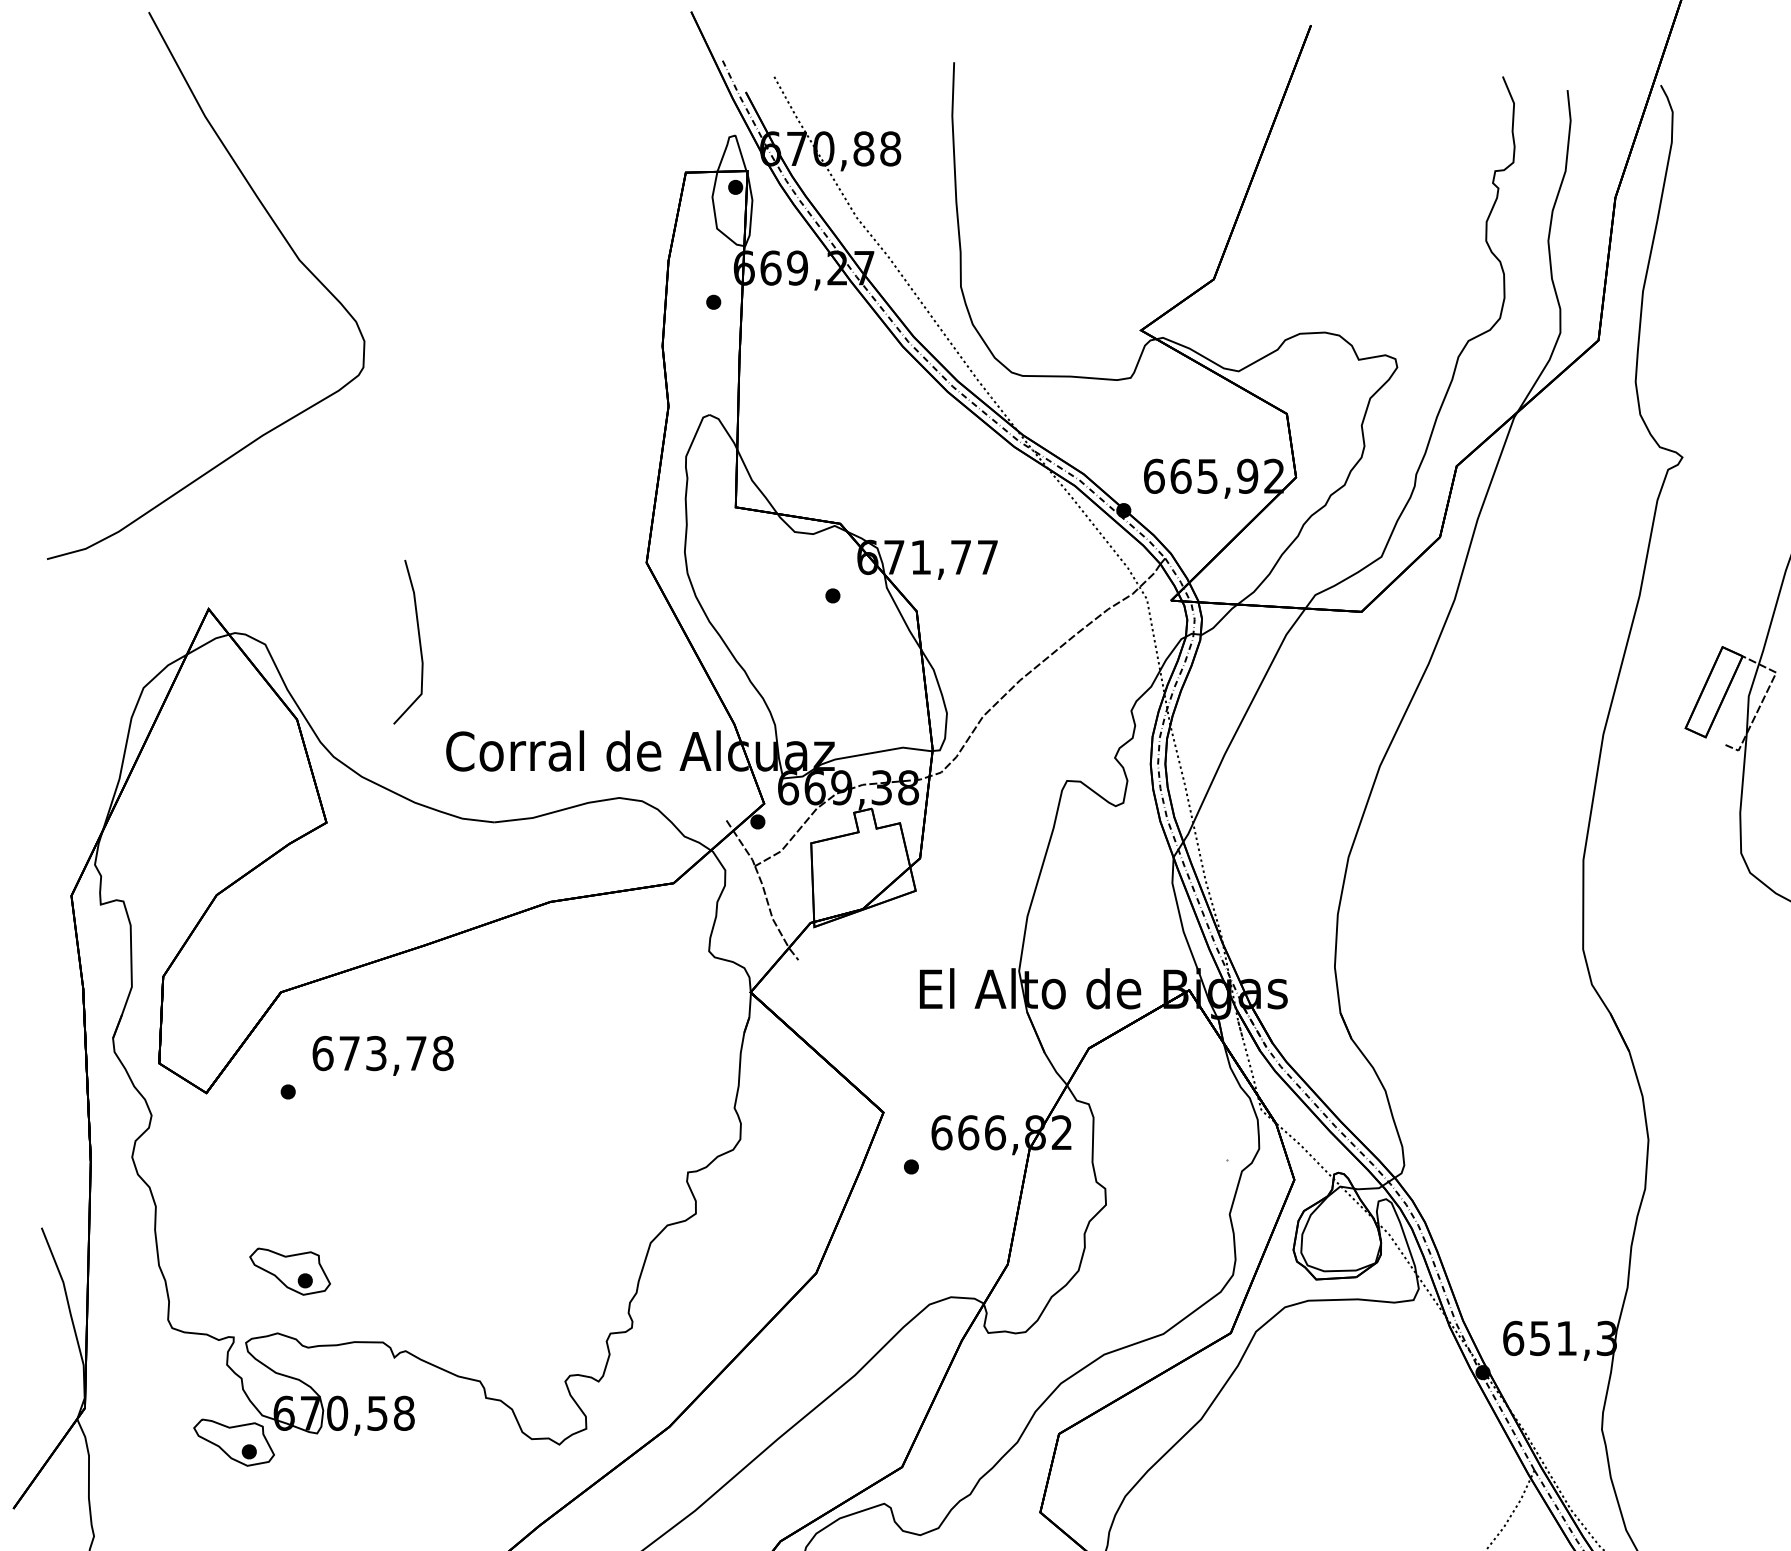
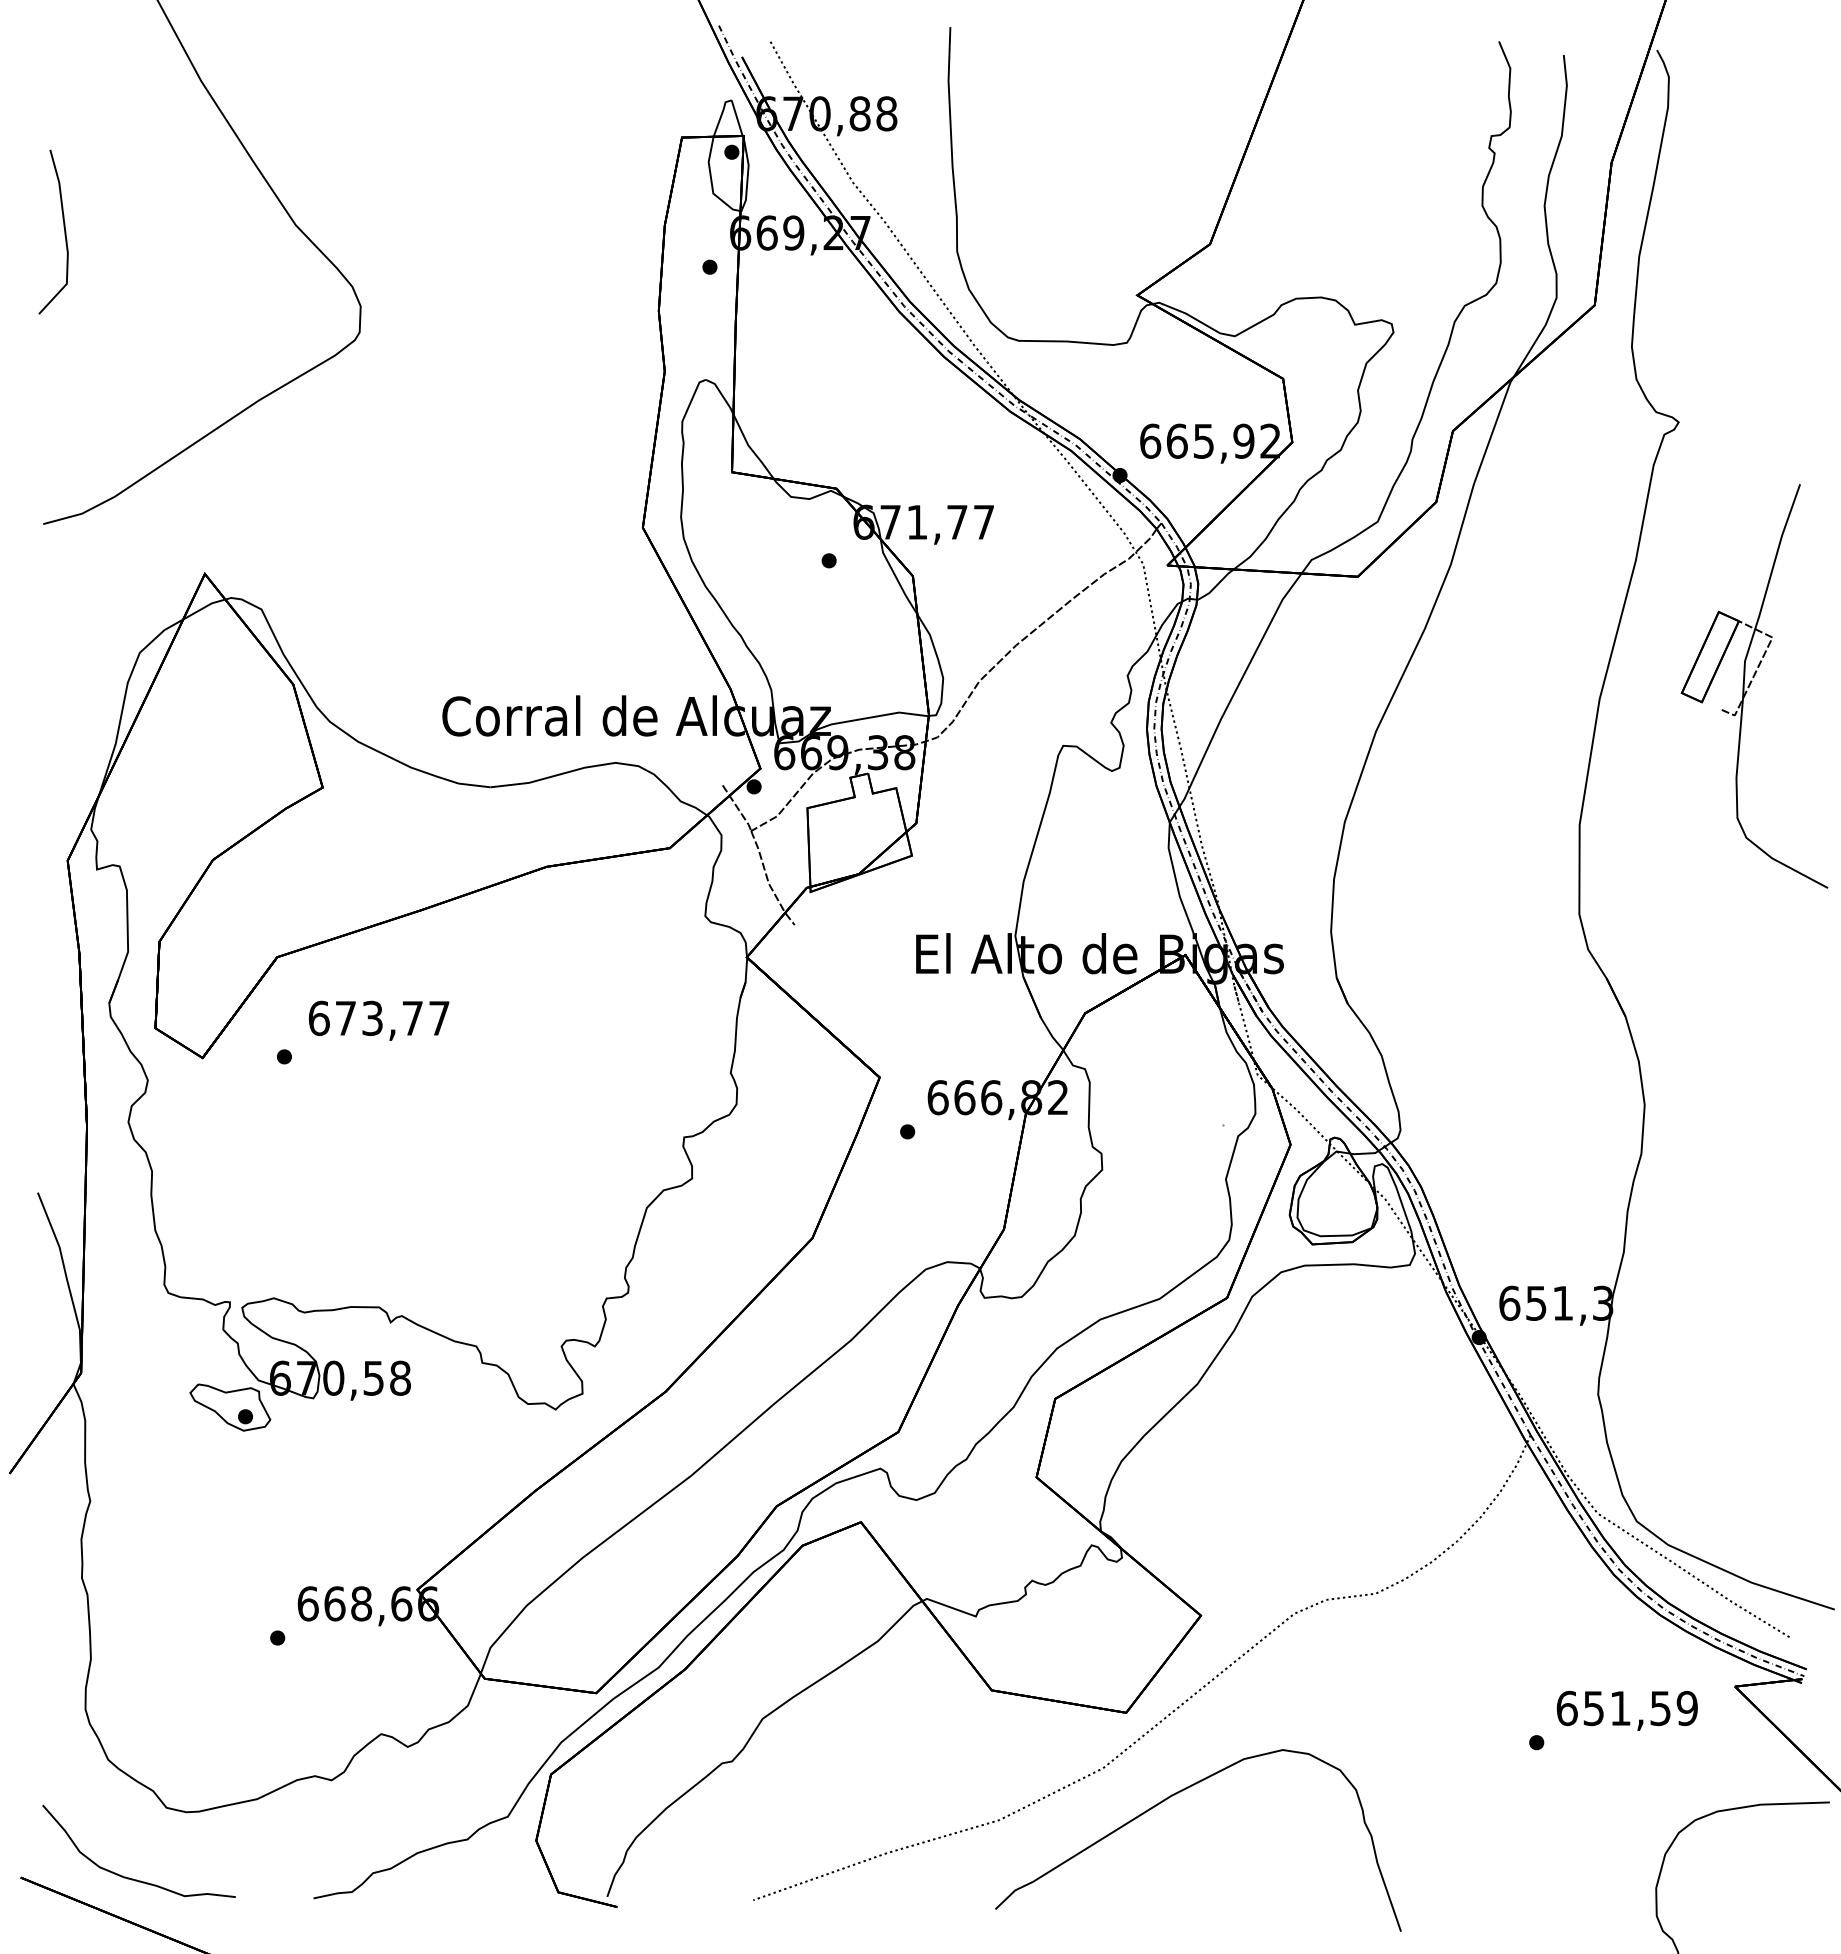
line: (418, 637) -> (63, 227), moved
text: (443, 1052) -> (439, 1017), 673,78 -> 673,77
part: (290, 1271) -> (286, 1236), removed

